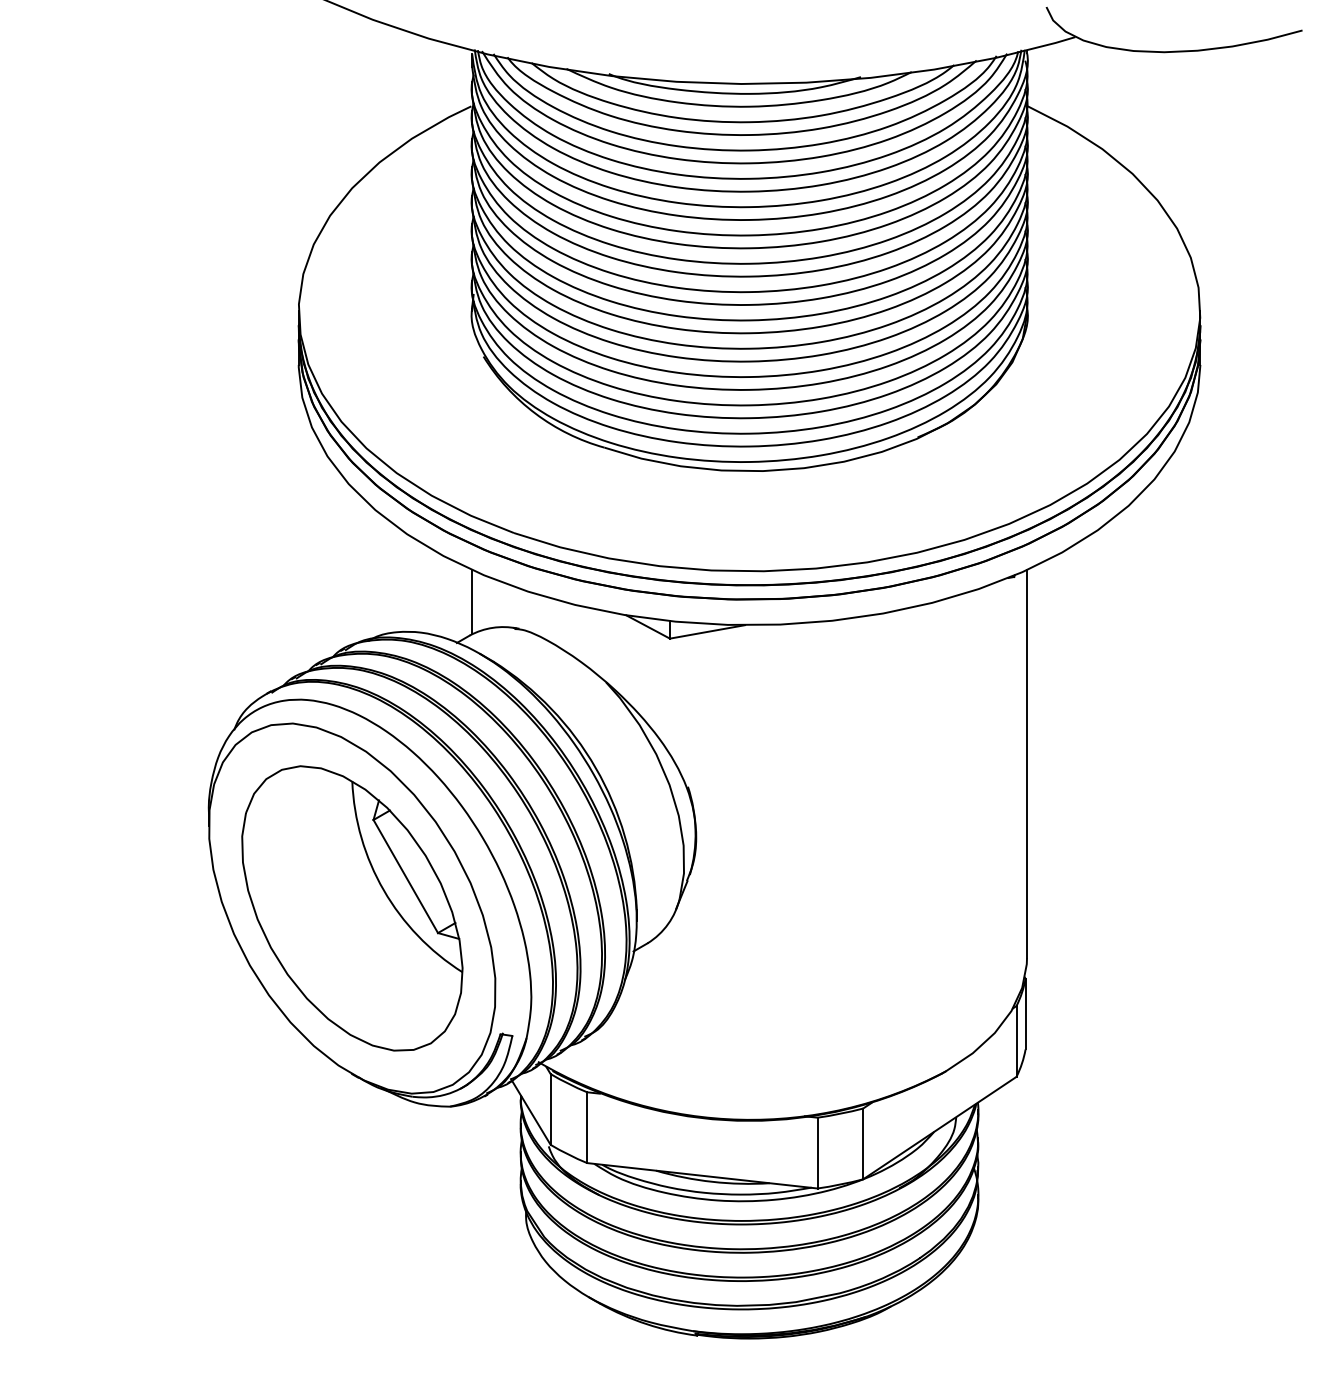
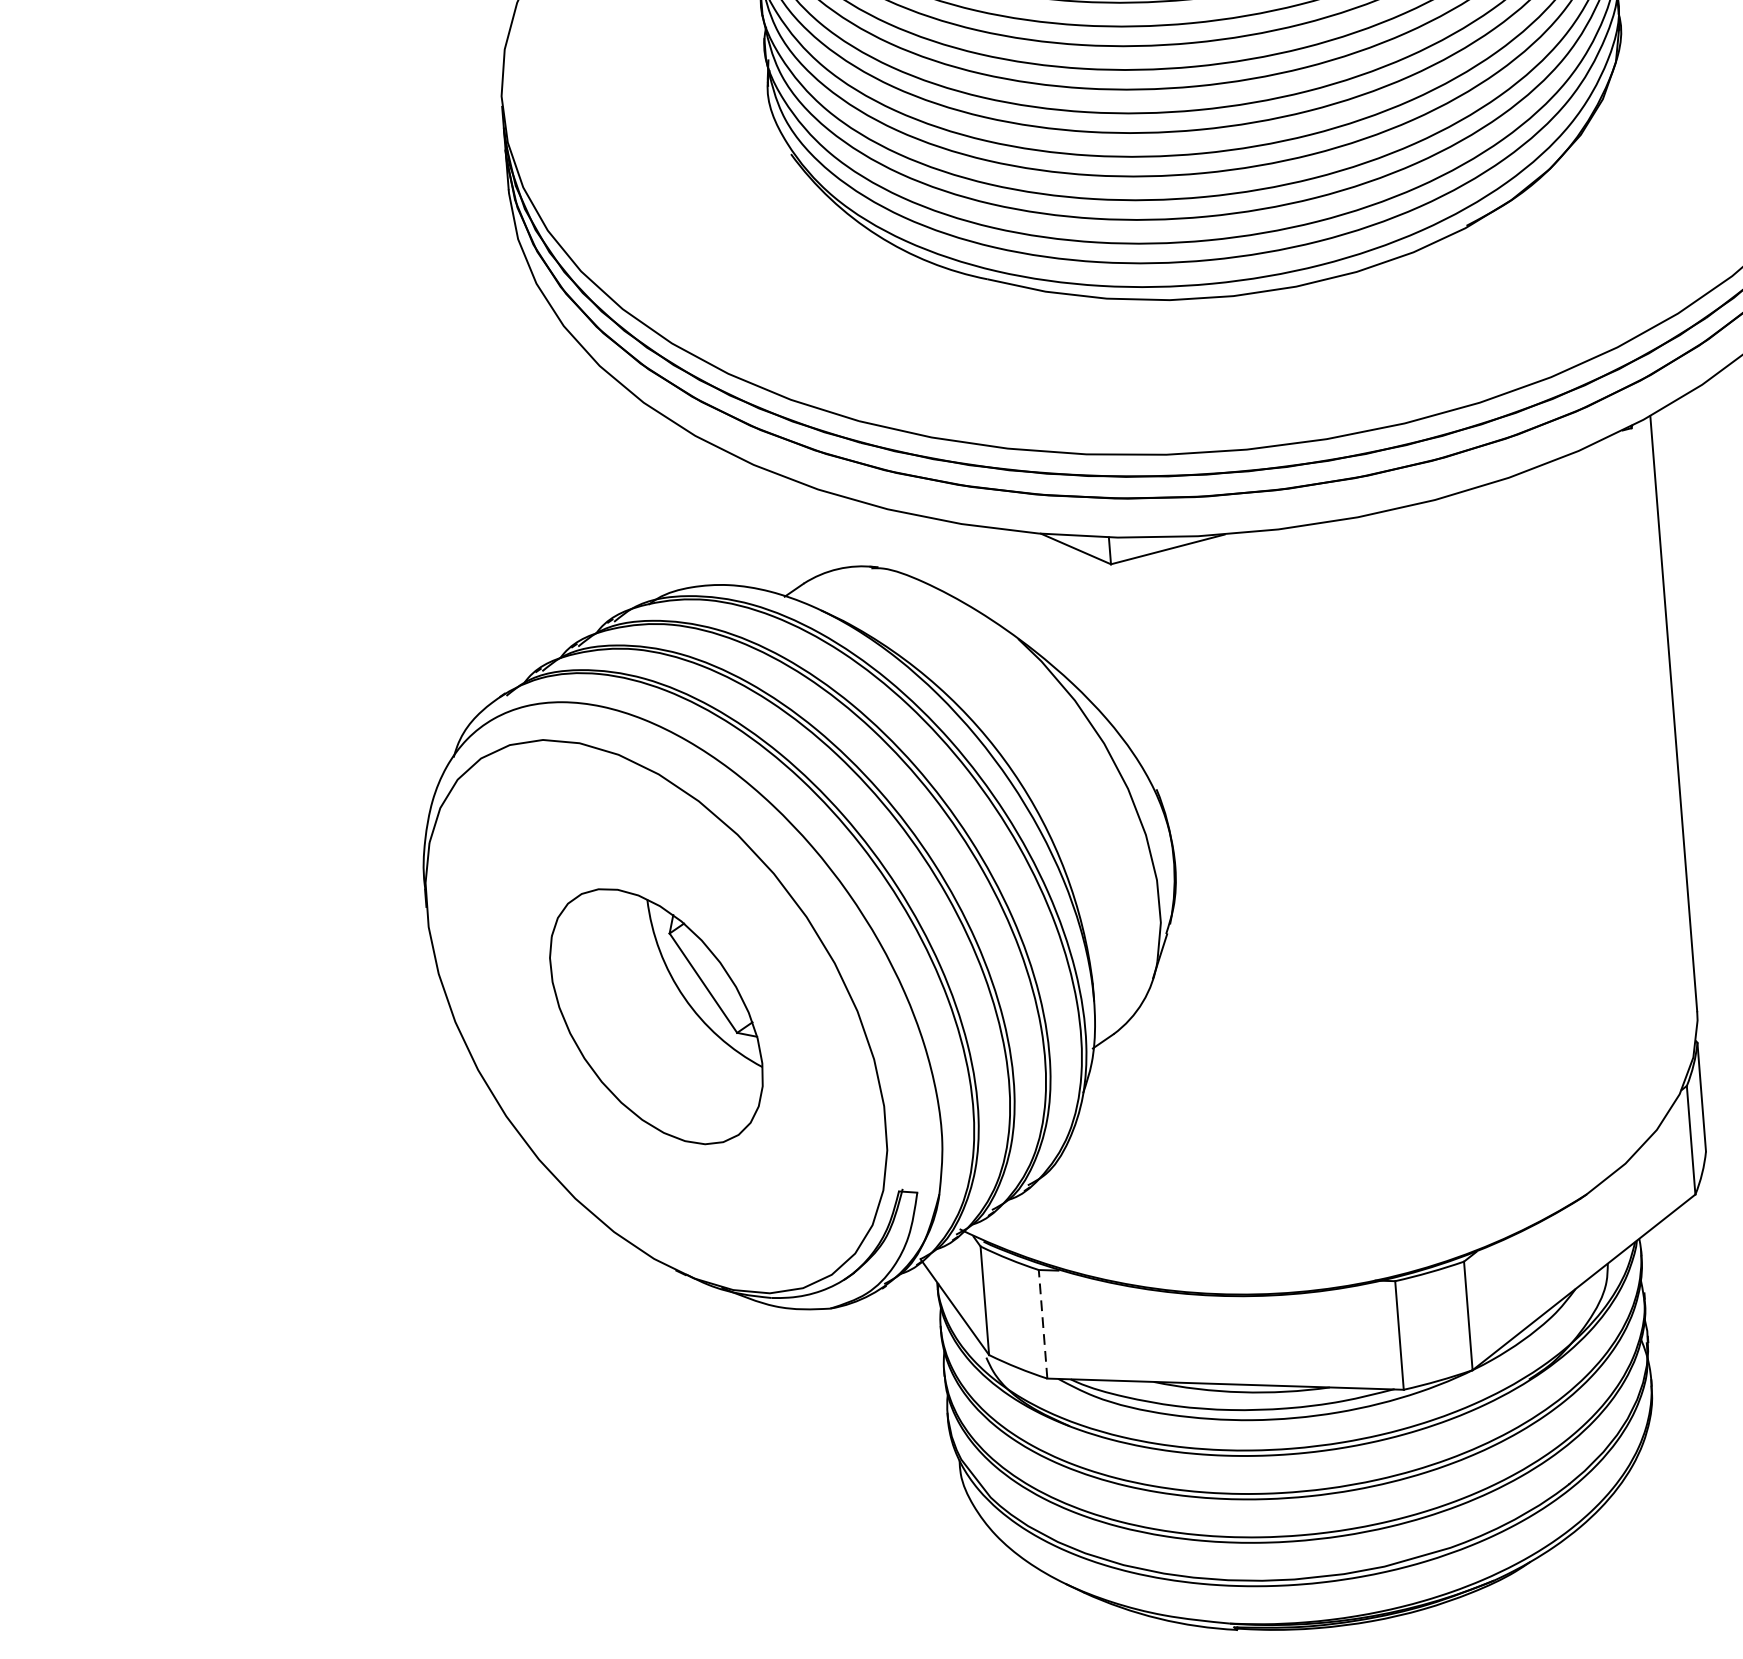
line: (472, 602) -> (803, 532), removed
part: (352, 908) -> (656, 1016), size x0.6
line: (587, 1127) -> (1043, 1323), solid -> dashed

